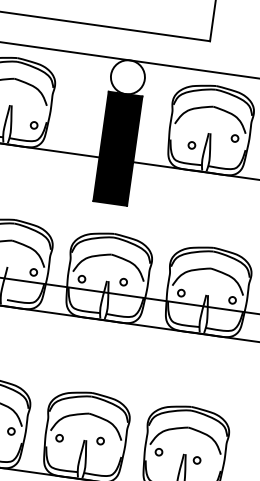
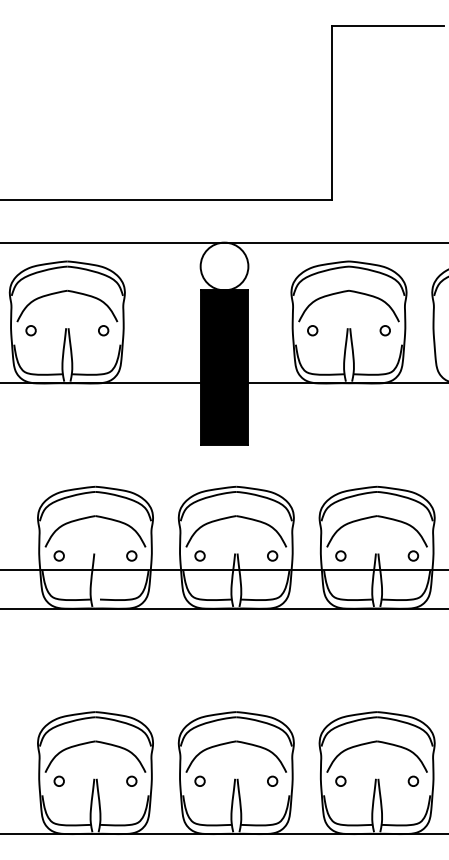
circle: (34, 125) -> (103, 330), moved
circle: (191, 145) -> (312, 330), moved
circle: (123, 281) -> (272, 555), moved
circle: (100, 440) -> (272, 780), moved
circle: (197, 459) -> (413, 780), moved

